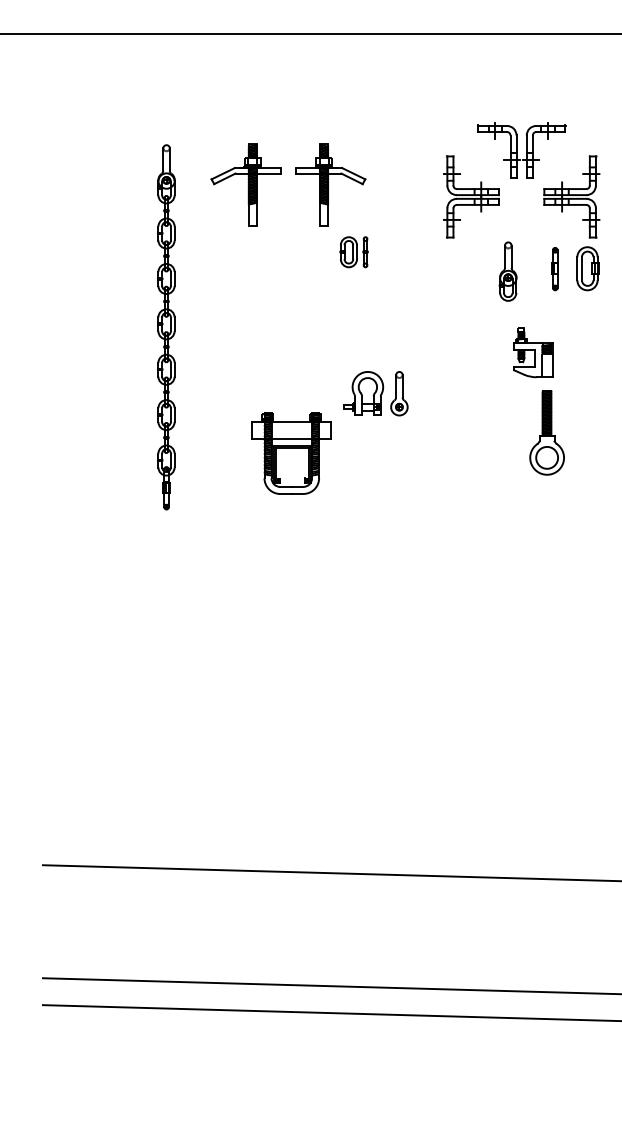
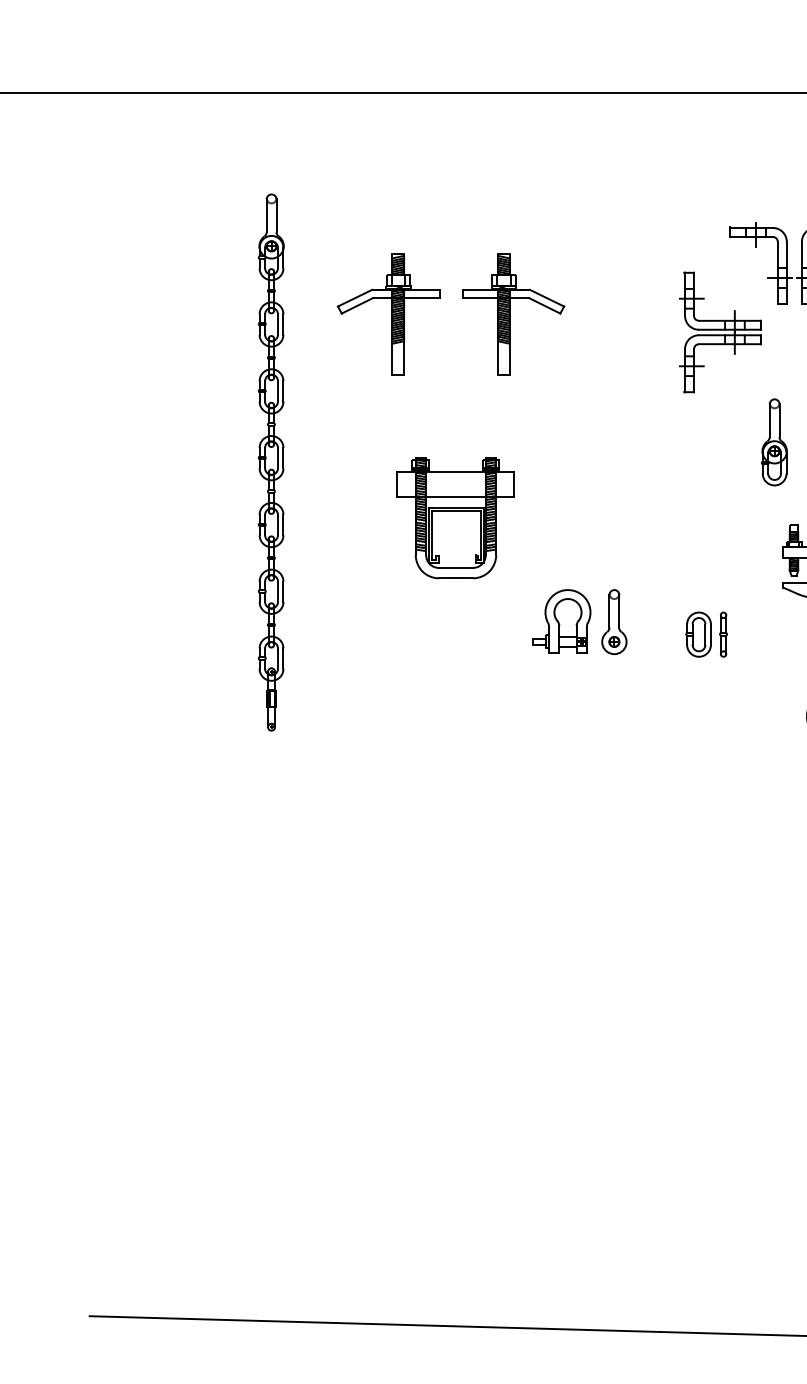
part: (353, 252) -> (705, 635), moved
part: (166, 327) -> (271, 462), moved
part: (291, 453) -> (455, 518), moved

